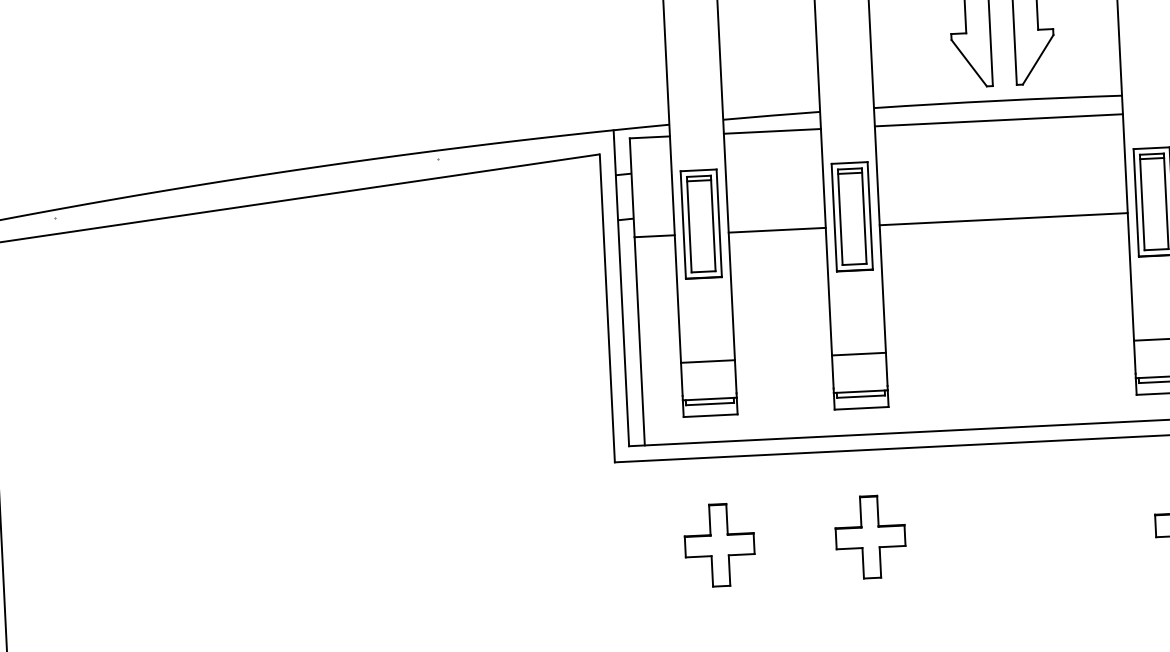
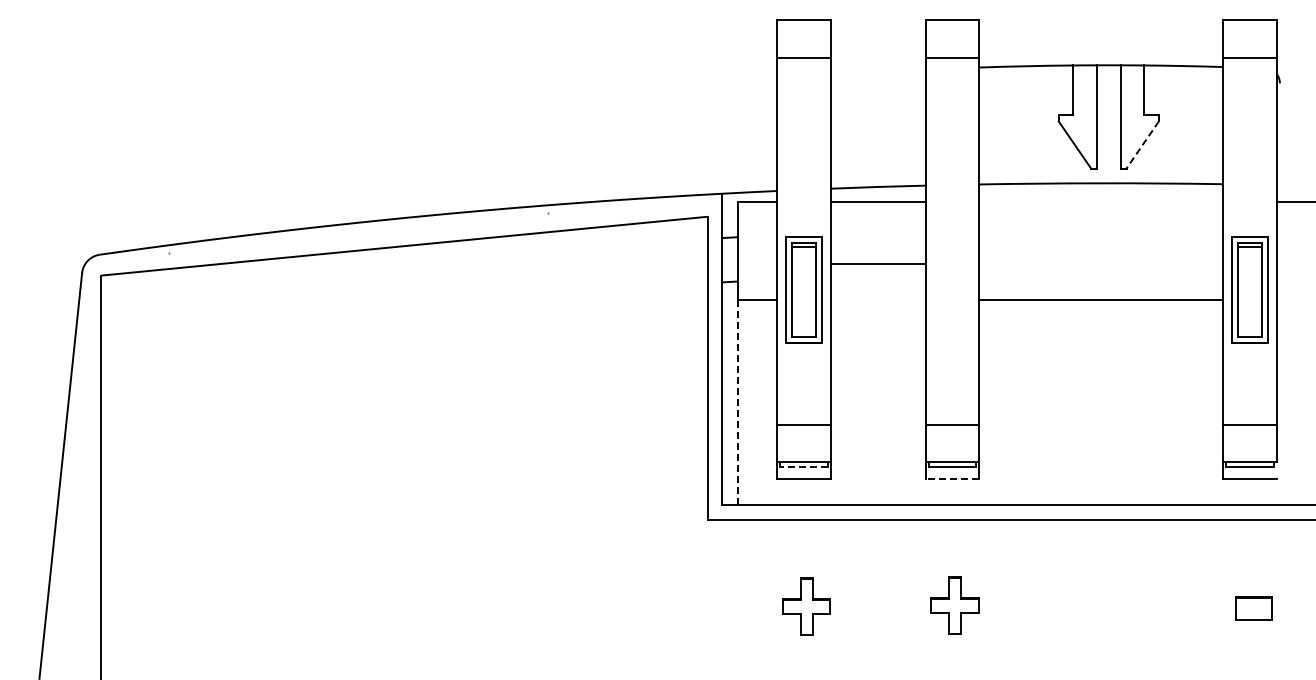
line: (1037, 59) -> (1142, 144), solid -> dashed
line: (999, 120) -> (1101, 202), removed
part: (852, 216) -> (952, 289), removed
line: (777, 229) -> (878, 263), moved
line: (639, 341) -> (737, 402), solid -> dashed
line: (709, 404) -> (803, 467), solid -> dashed
line: (861, 408) -> (952, 478), solid -> dashed
part: (869, 536) -> (954, 605), size x0.7
part: (719, 545) -> (806, 606), size x0.7

